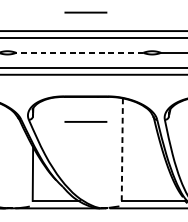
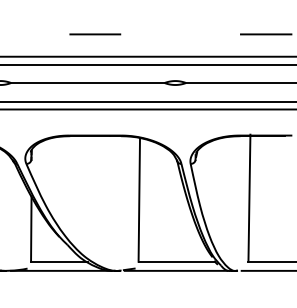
line: (79, 53) -> (87, 83), dashed -> solid
line: (86, 121) -> (95, 166), removed
line: (122, 149) -> (139, 199), dashed -> solid

